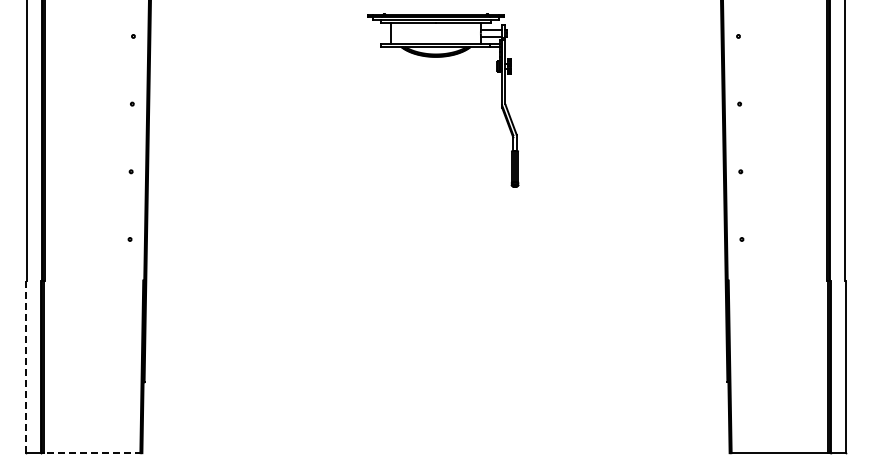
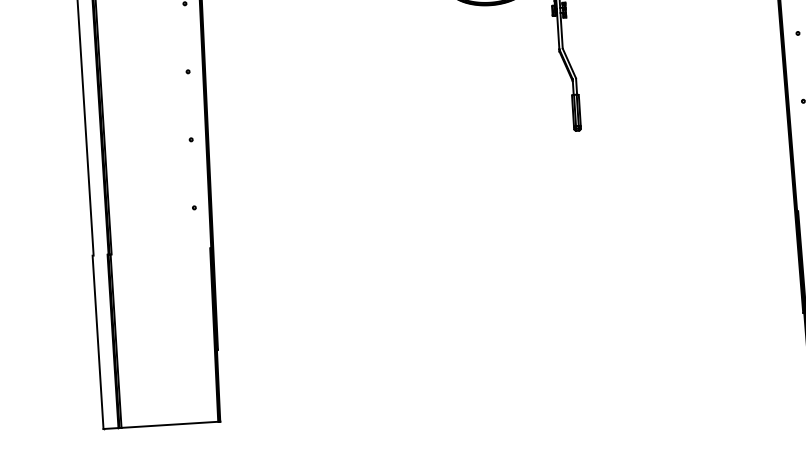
line: (26, 366) -> (98, 341), dashed -> solid
line: (92, 453) -> (170, 425), dashed -> solid

